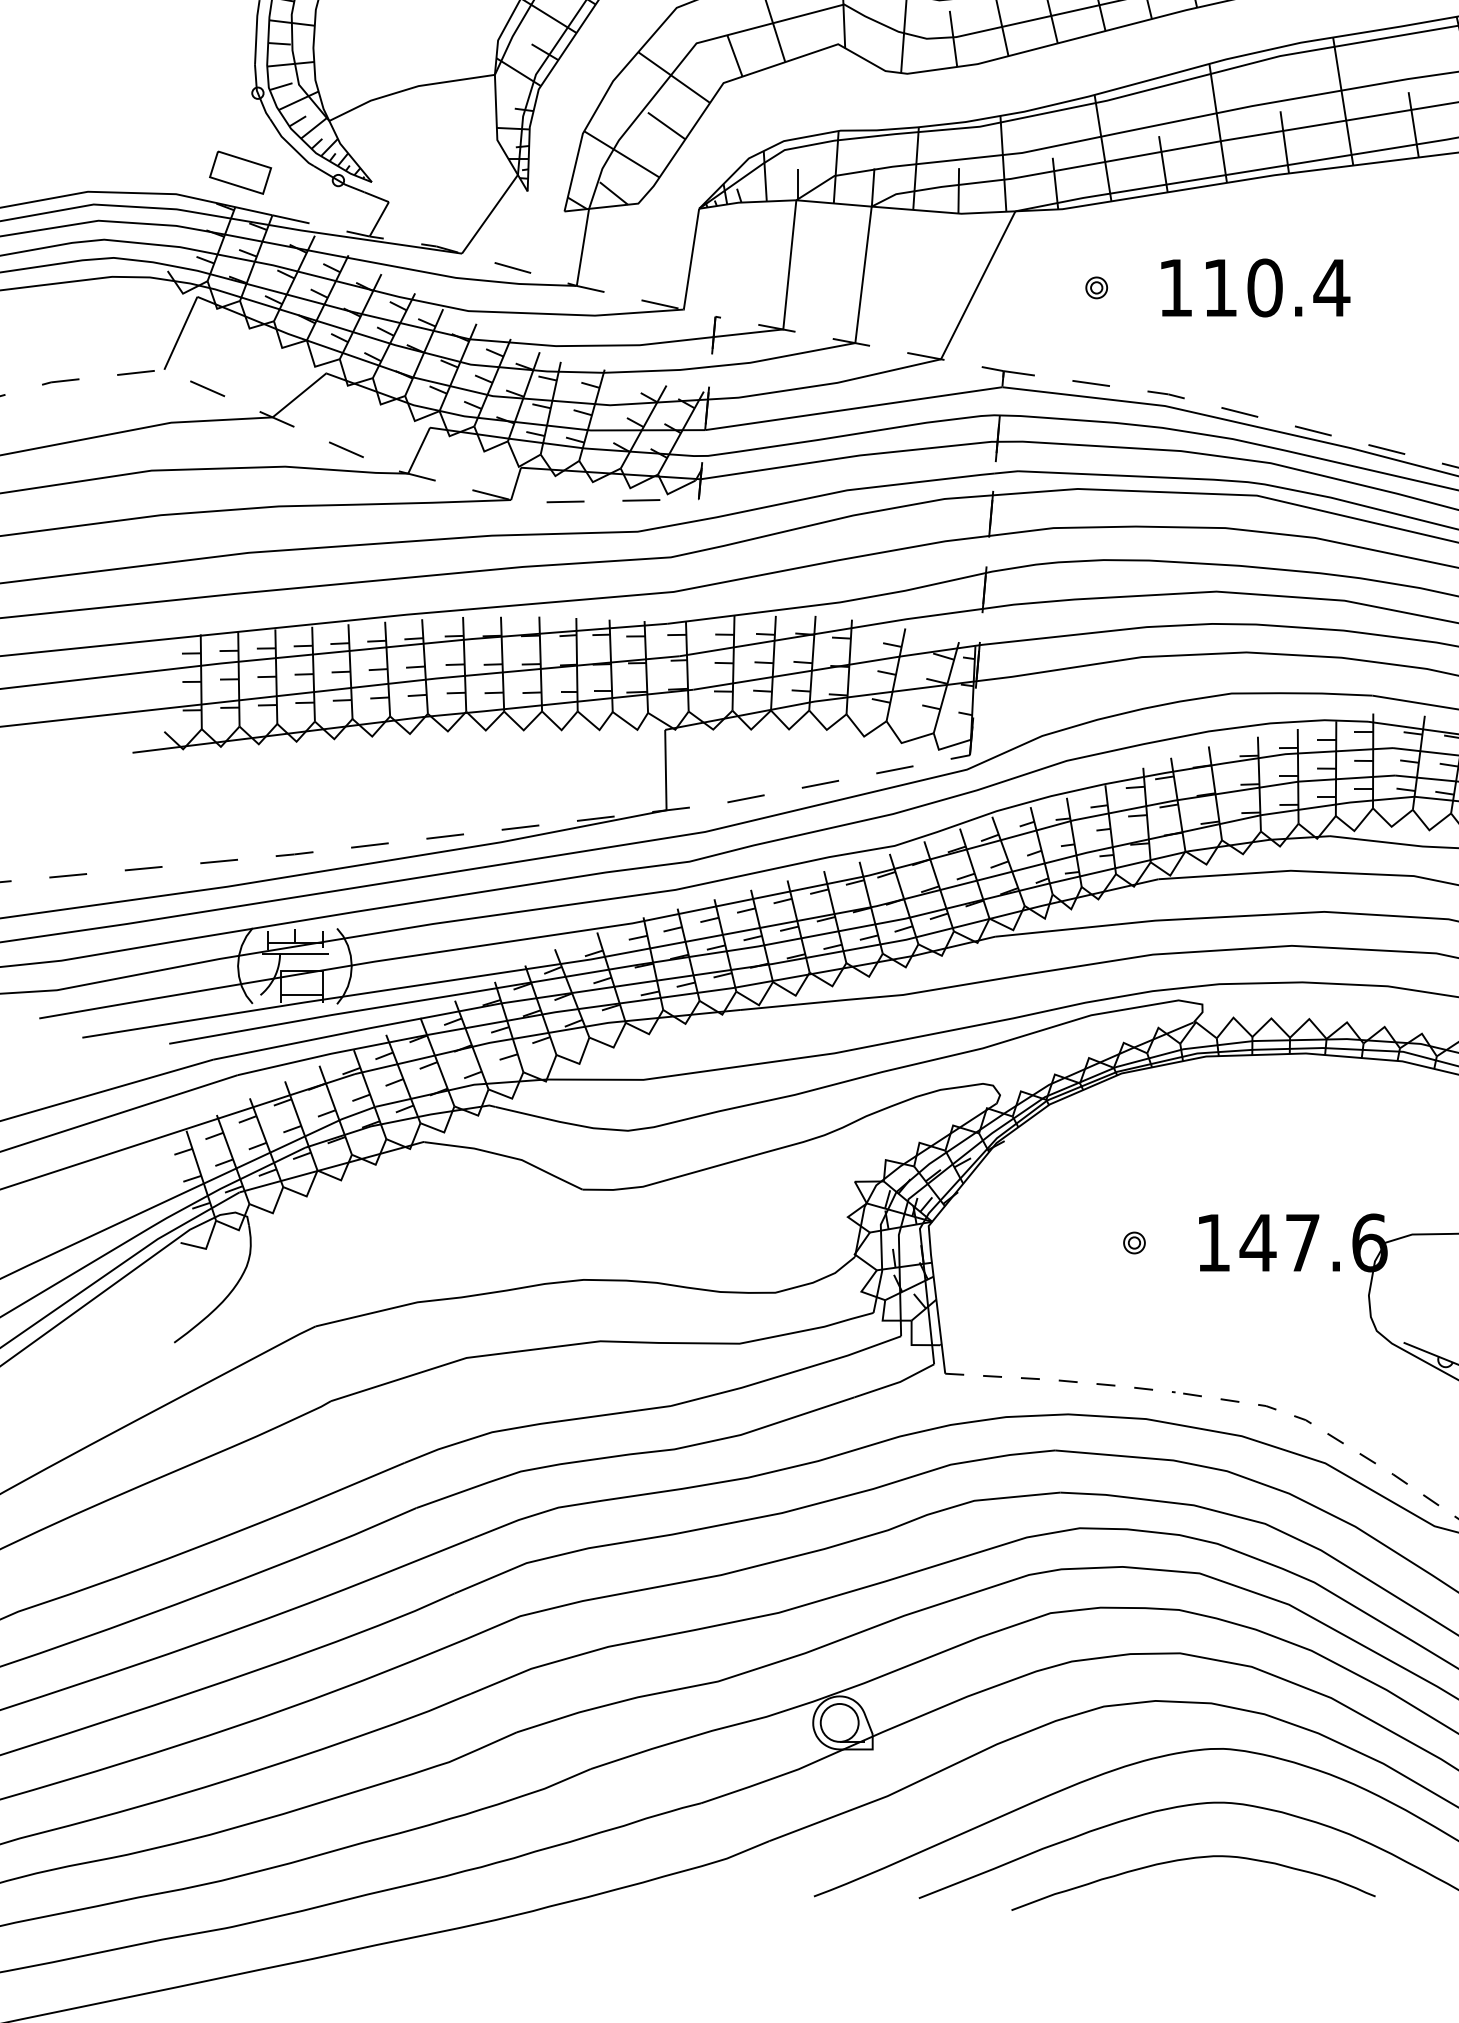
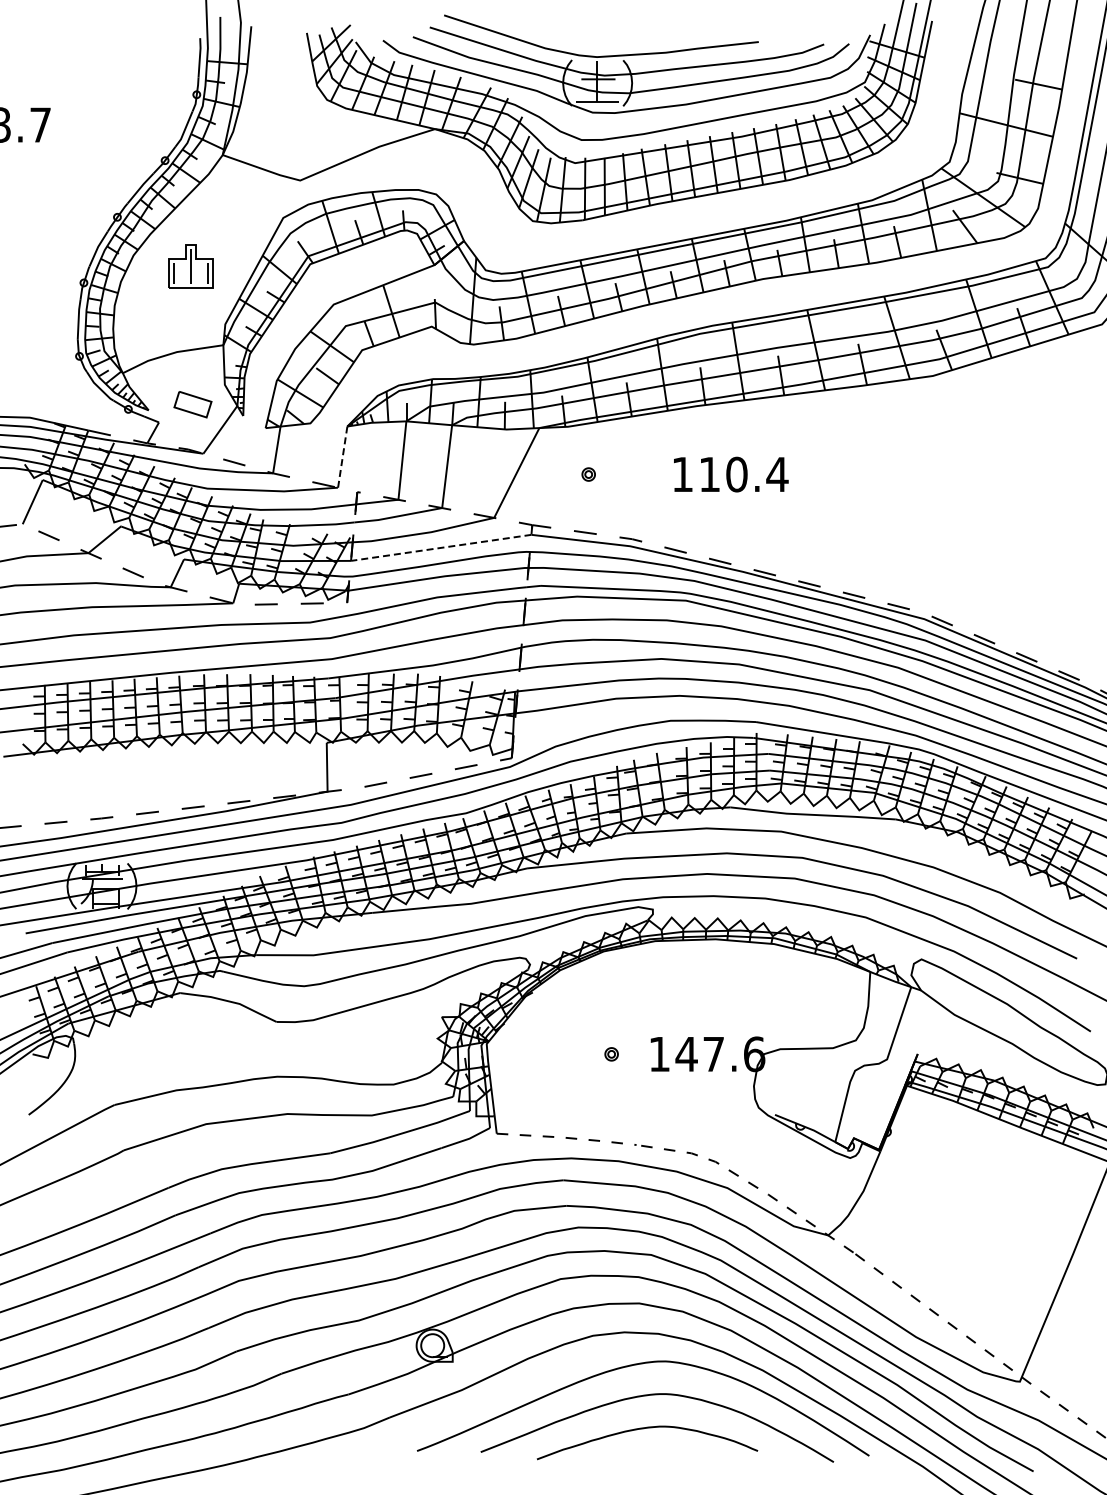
part: (239, 172) -> (192, 404), moved
line: (691, 261) -> (342, 458), solid -> dashed
text: (1256, 287) -> (731, 474), moved
line: (854, 408) -> (441, 547), solid -> dashed

